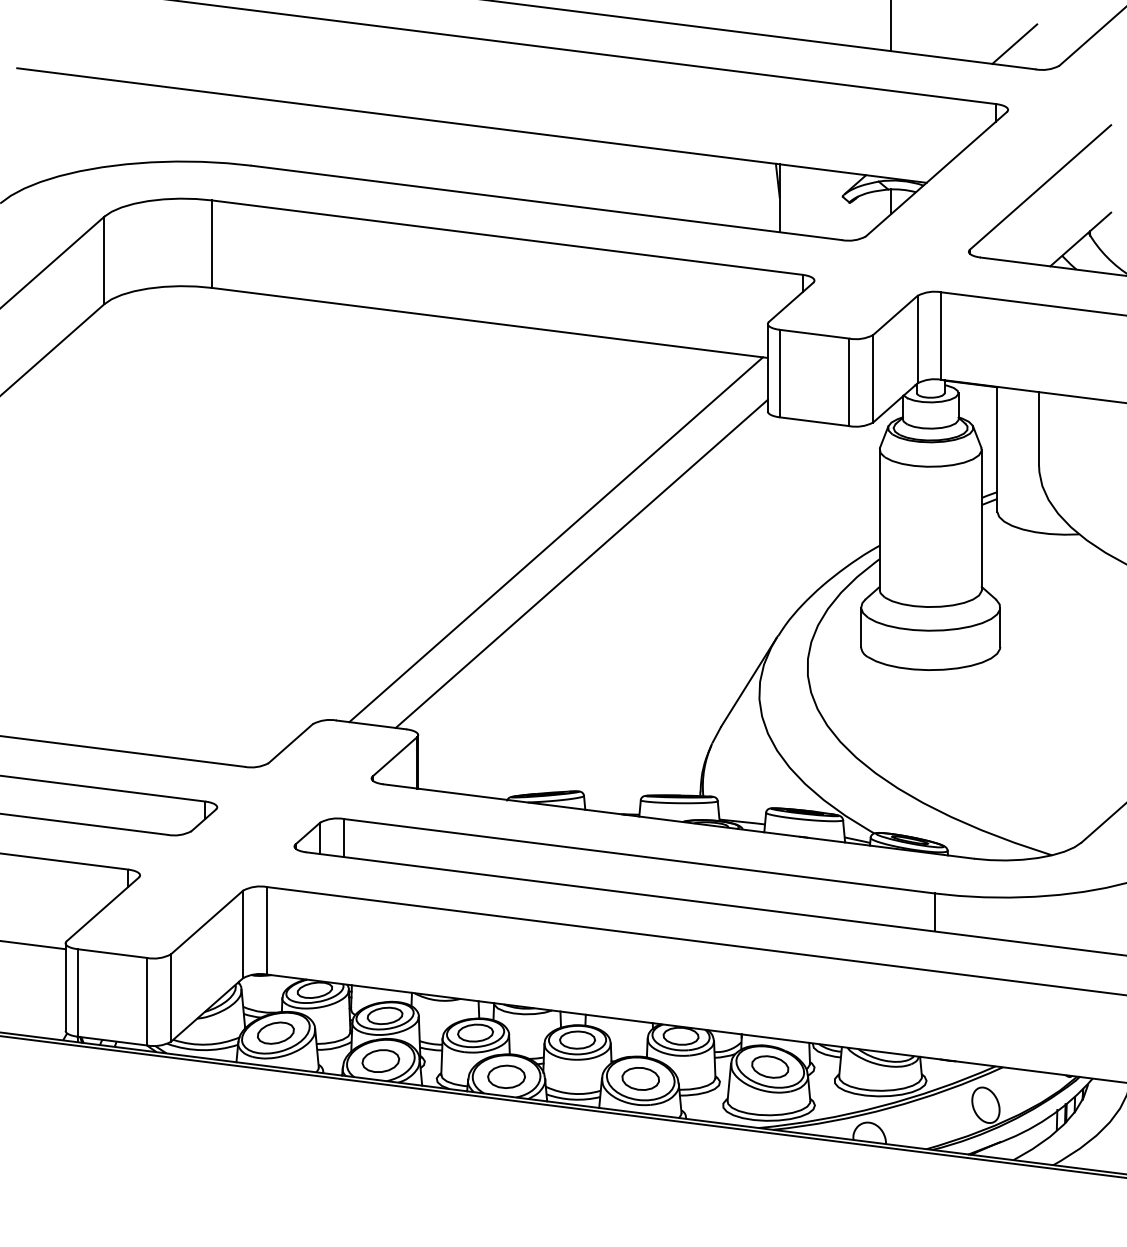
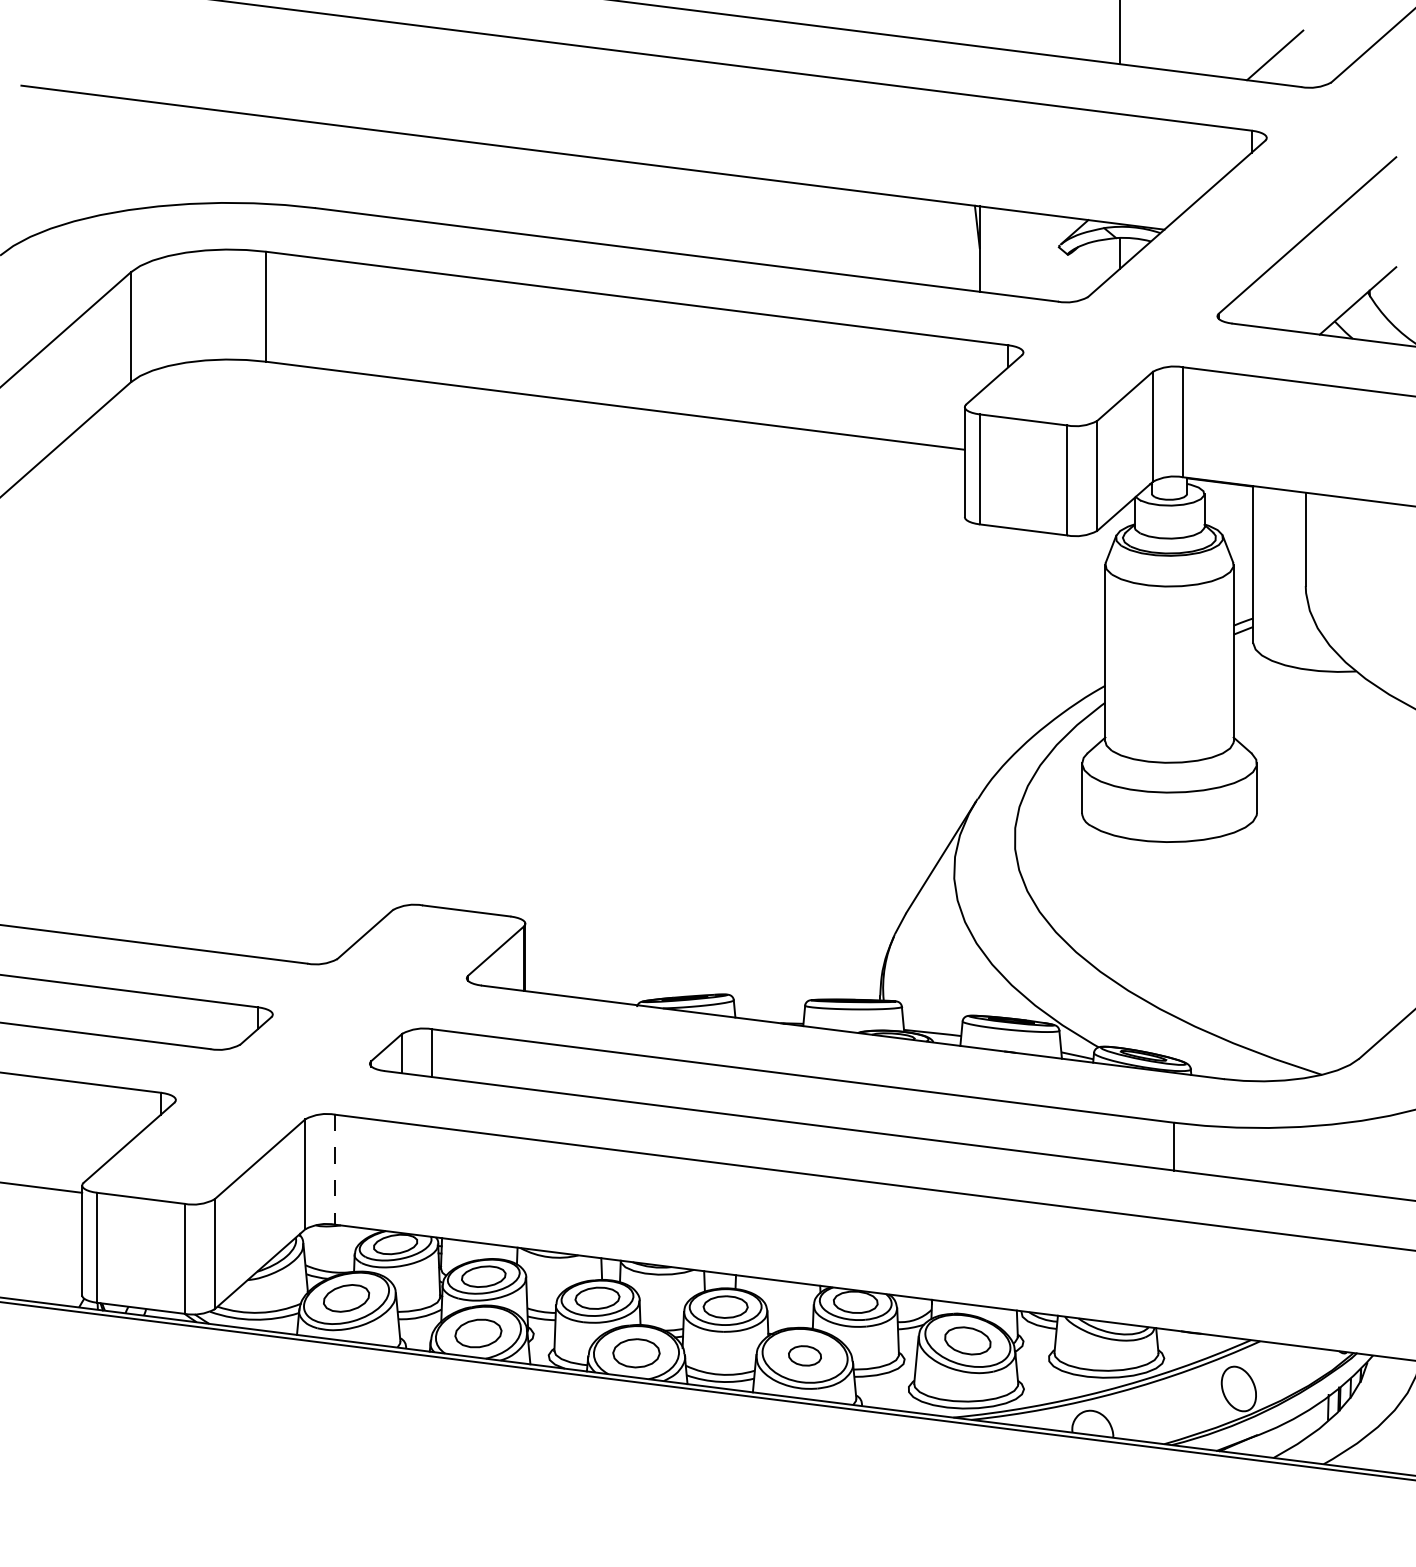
line: (555, 539) -> (697, 677), removed
line: (581, 563) -> (730, 708), removed
line: (267, 930) -> (335, 1169), solid -> dashed
part: (640, 1078) -> (804, 1355), size x0.7

